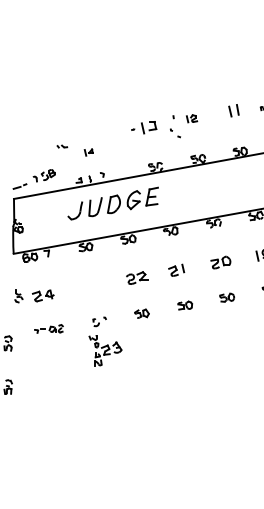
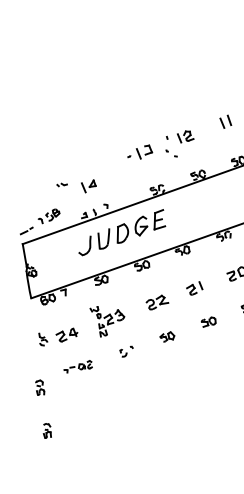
part: (191, 118) -> (185, 136), size x1.43
part: (88, 152) -> (88, 186), size x1.67
part: (105, 350) -> (108, 319), moved

